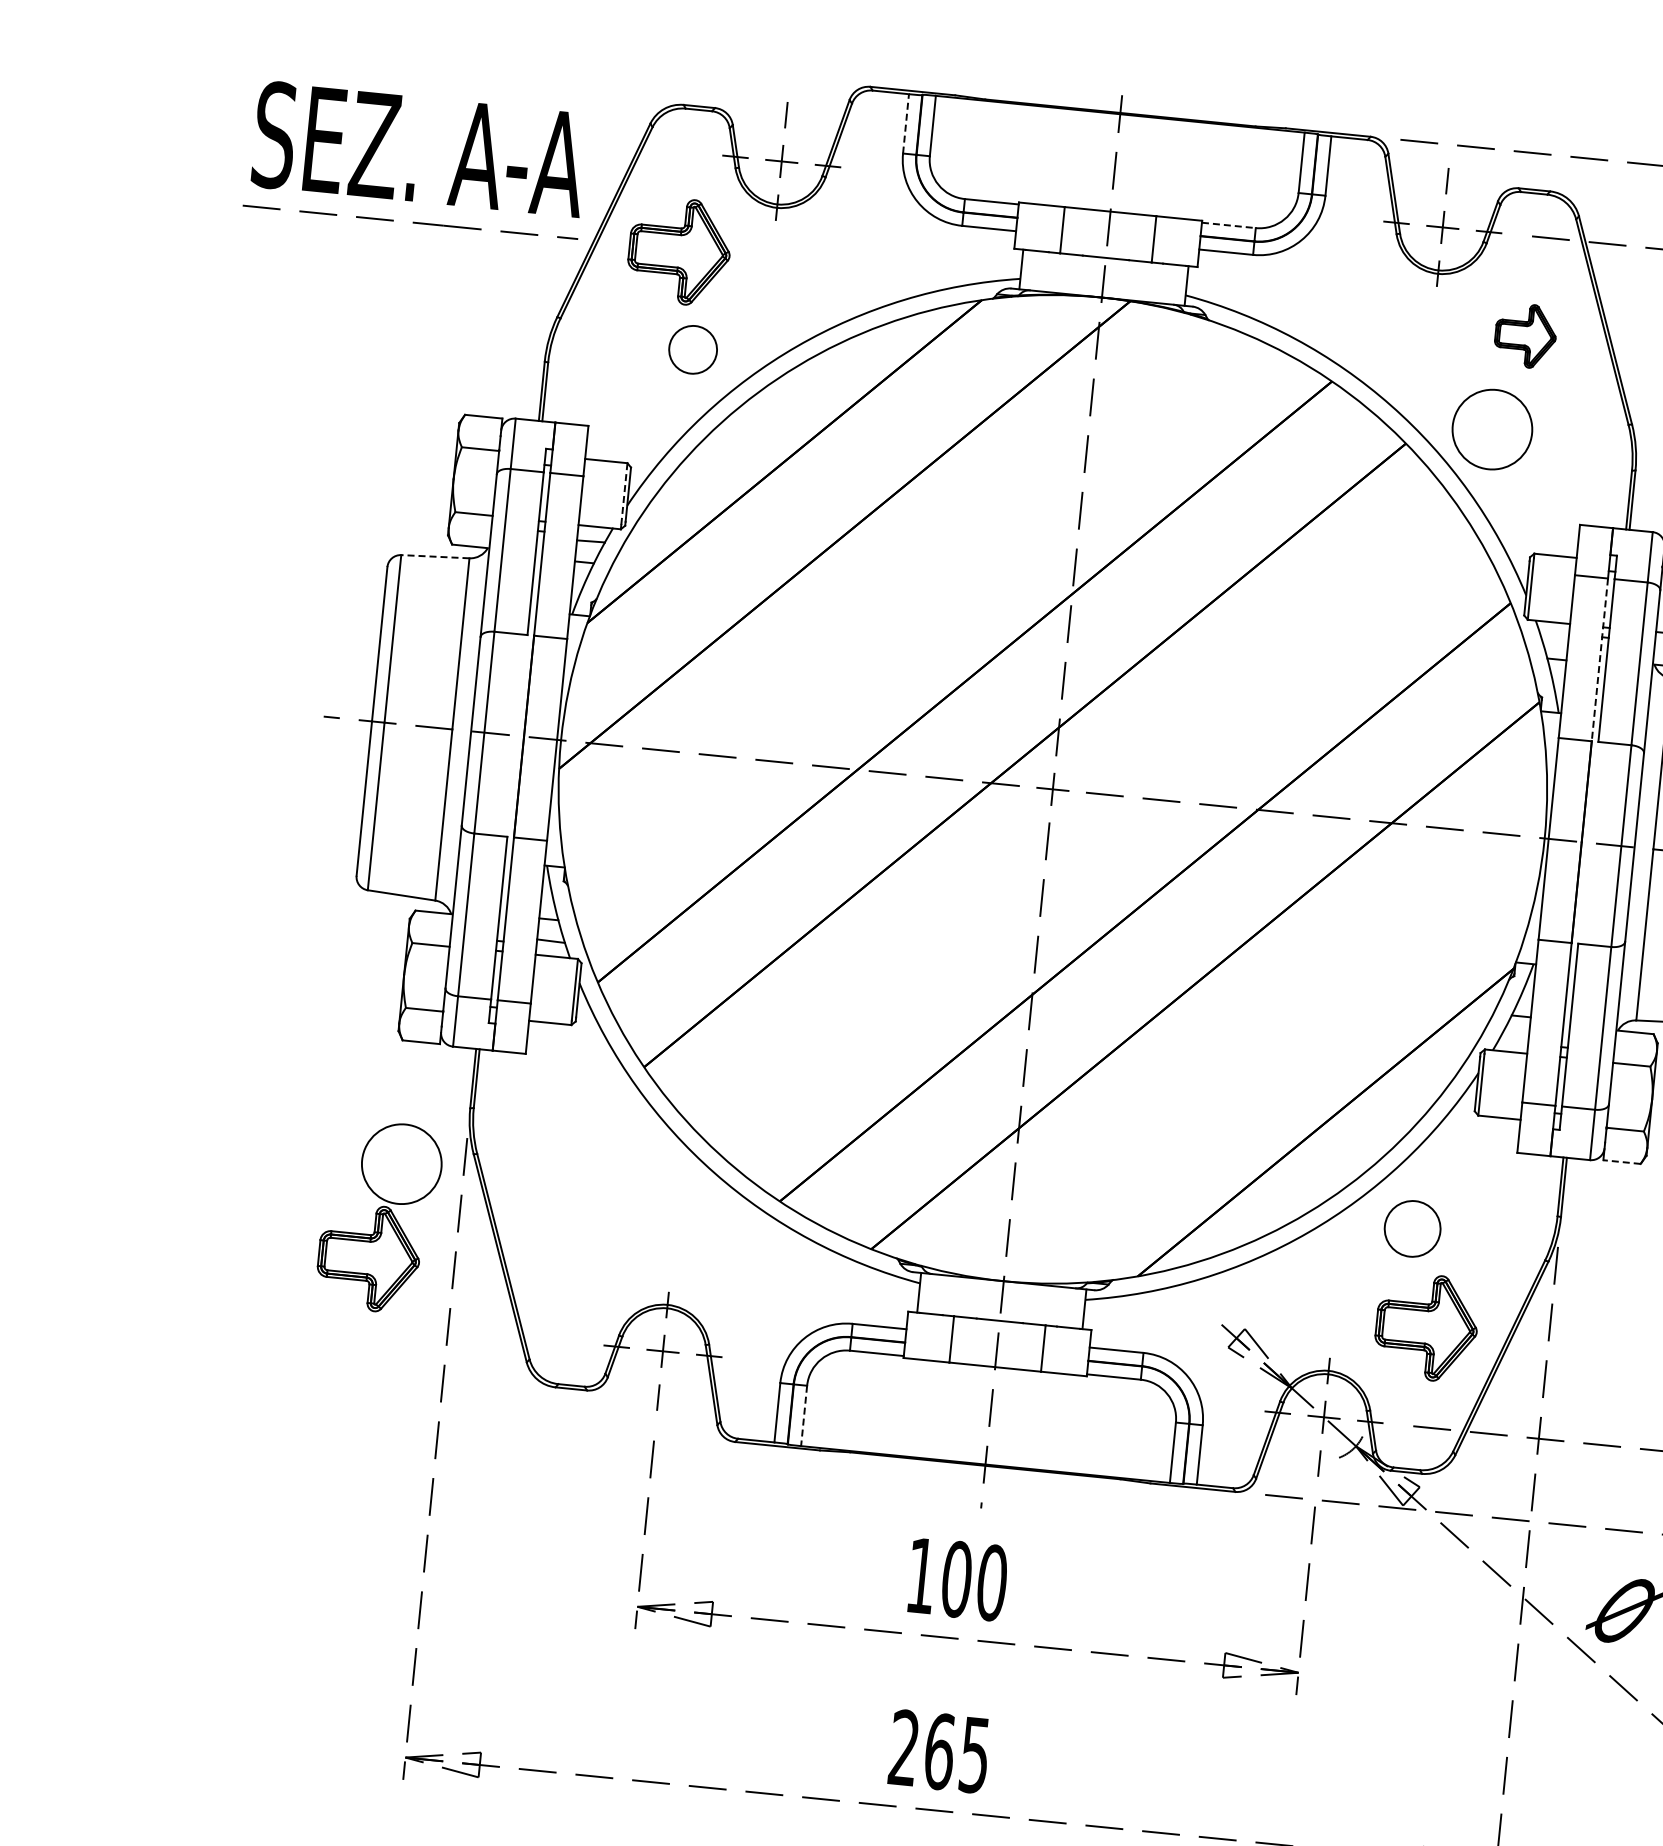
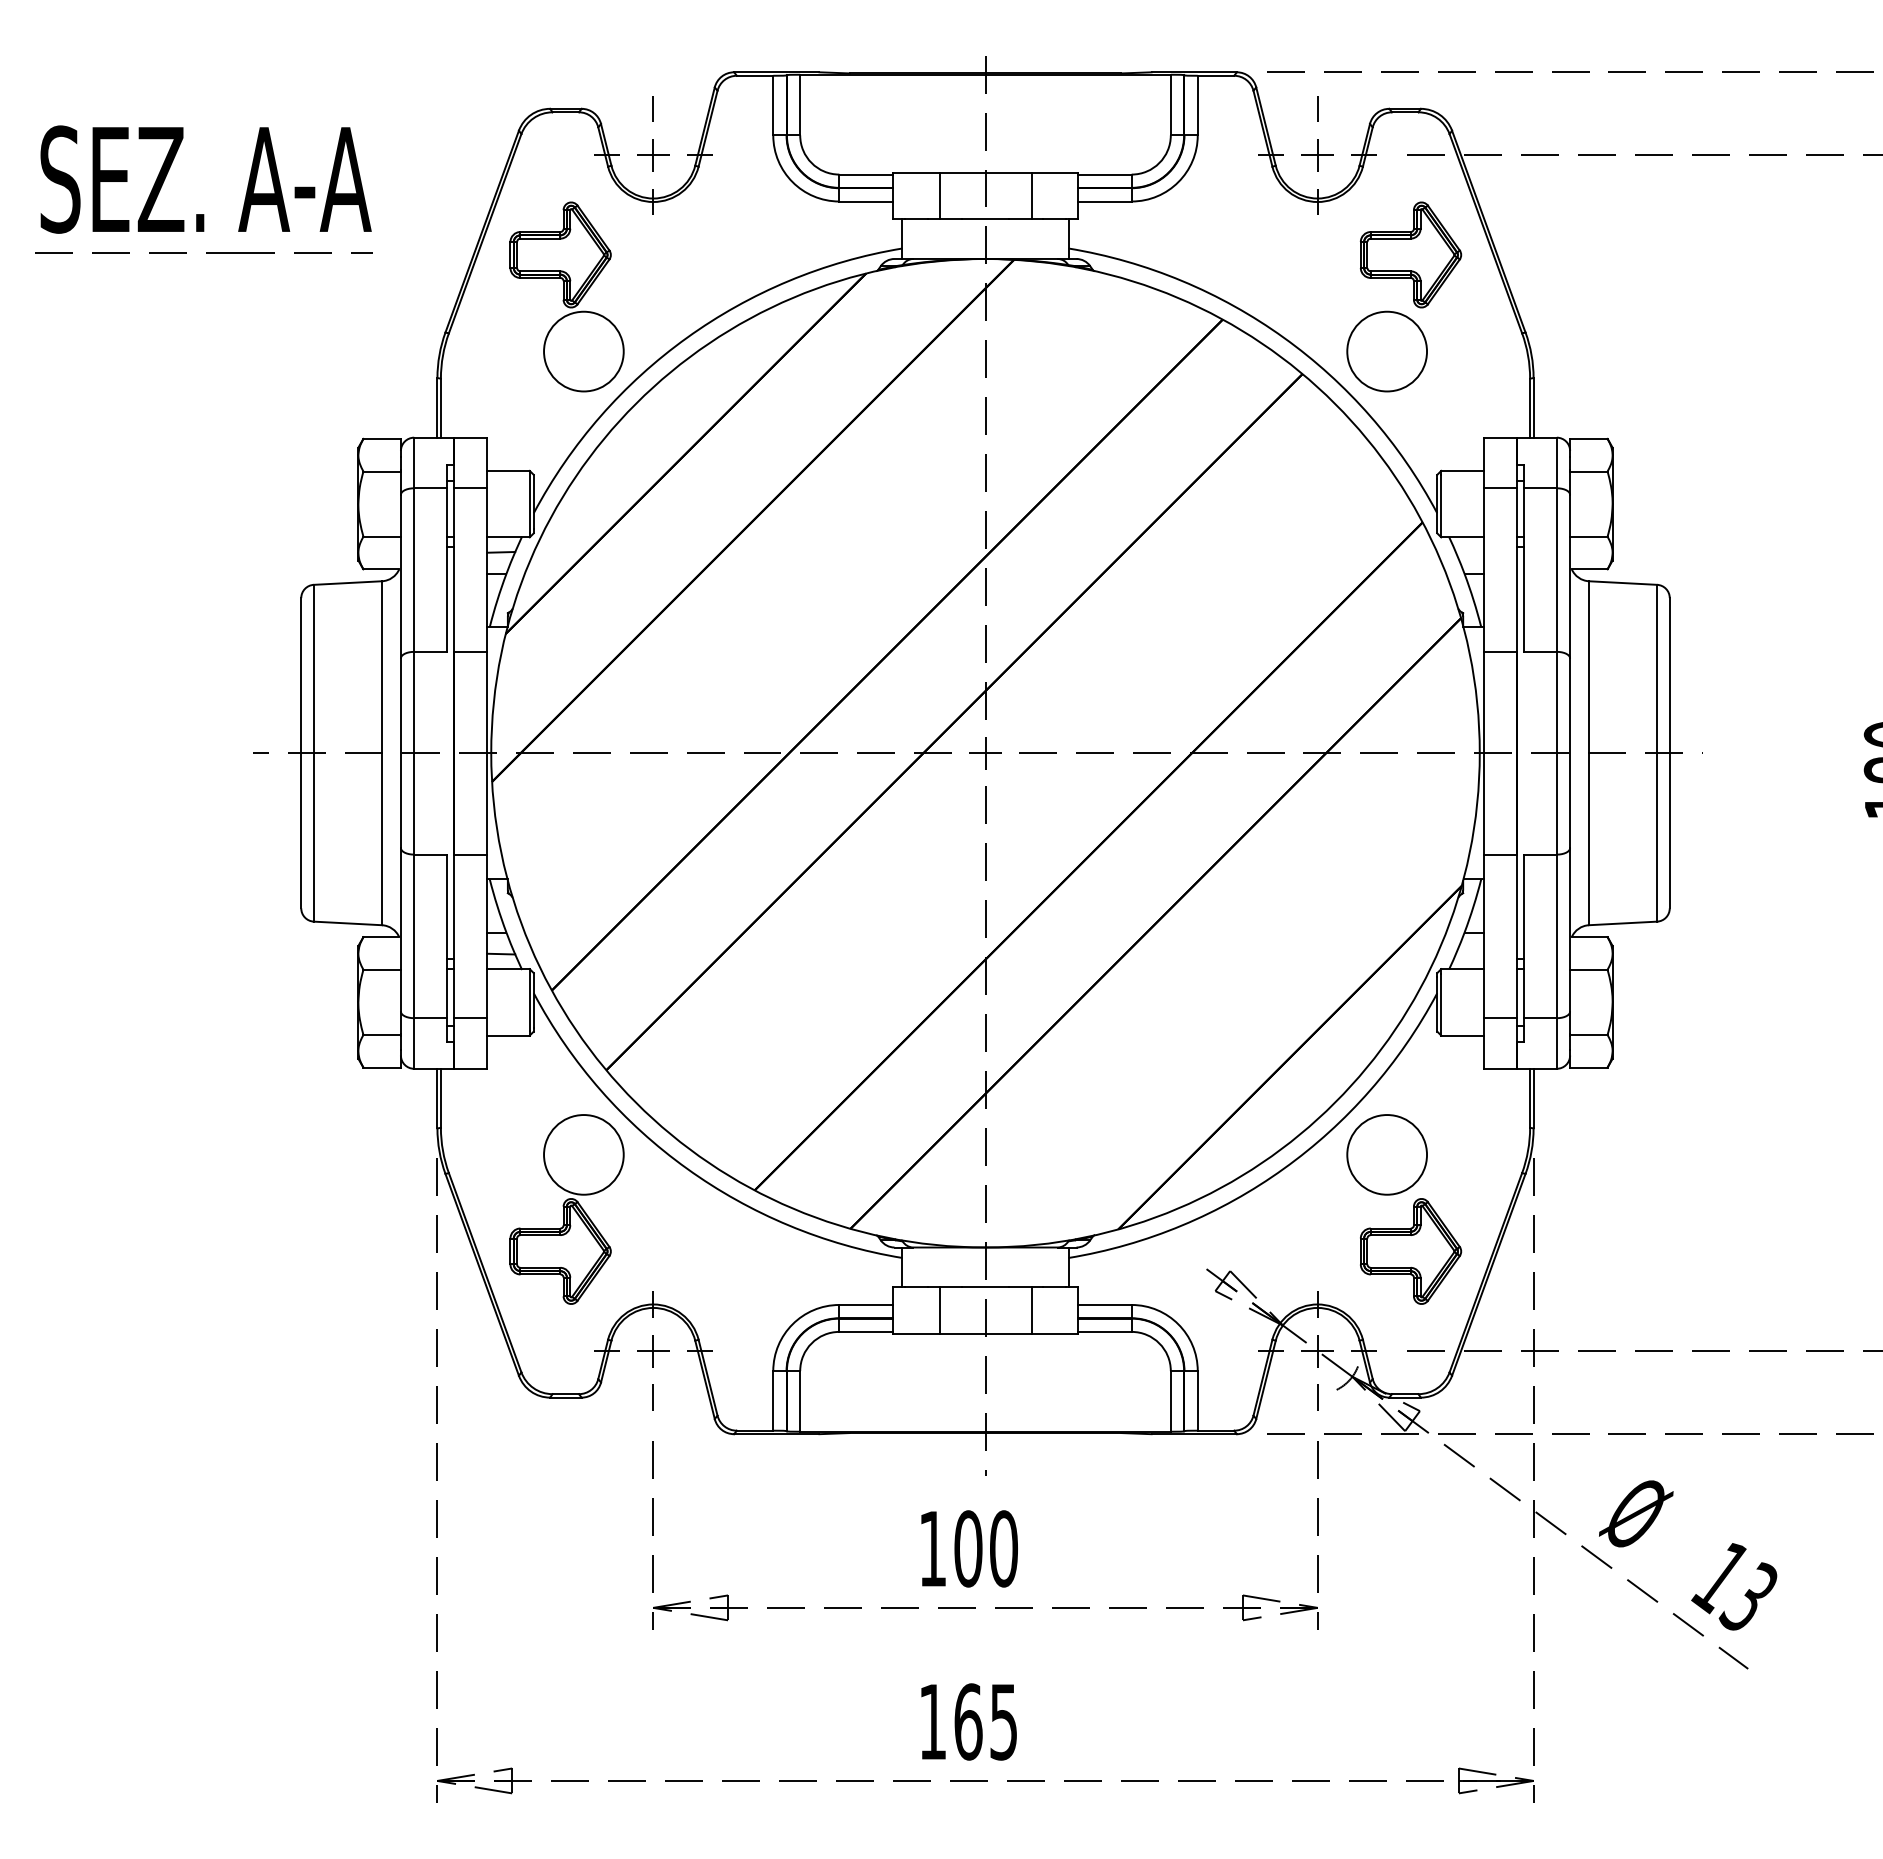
line: (906, 123) -> (773, 105), dashed -> solid
part: (413, 184) -> (203, 214), moved
line: (1229, 225) -> (1105, 174), dashed -> solid
part: (1525, 335) -> (1410, 254), size x1.67
circle: (692, 349) -> (583, 351), size x1.67
line: (624, 493) -> (529, 501), dashed -> solid
line: (434, 557) -> (347, 583), dashed -> solid
line: (1599, 660) -> (1516, 570), dashed -> solid
line: (1621, 1161) -> (1588, 1067), dashed -> solid
part: (379, 1216) -> (566, 1209), moved
circle: (1413, 1228) -> (1387, 1154), size x1.43
line: (804, 1416) -> (800, 1401), dashed -> solid
text: (903, 1747) -> (932, 1721), 265 -> 165

